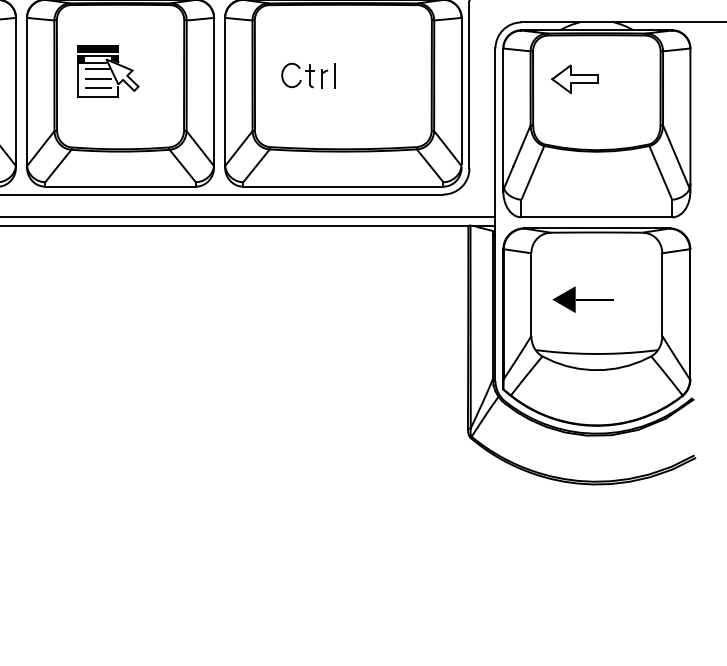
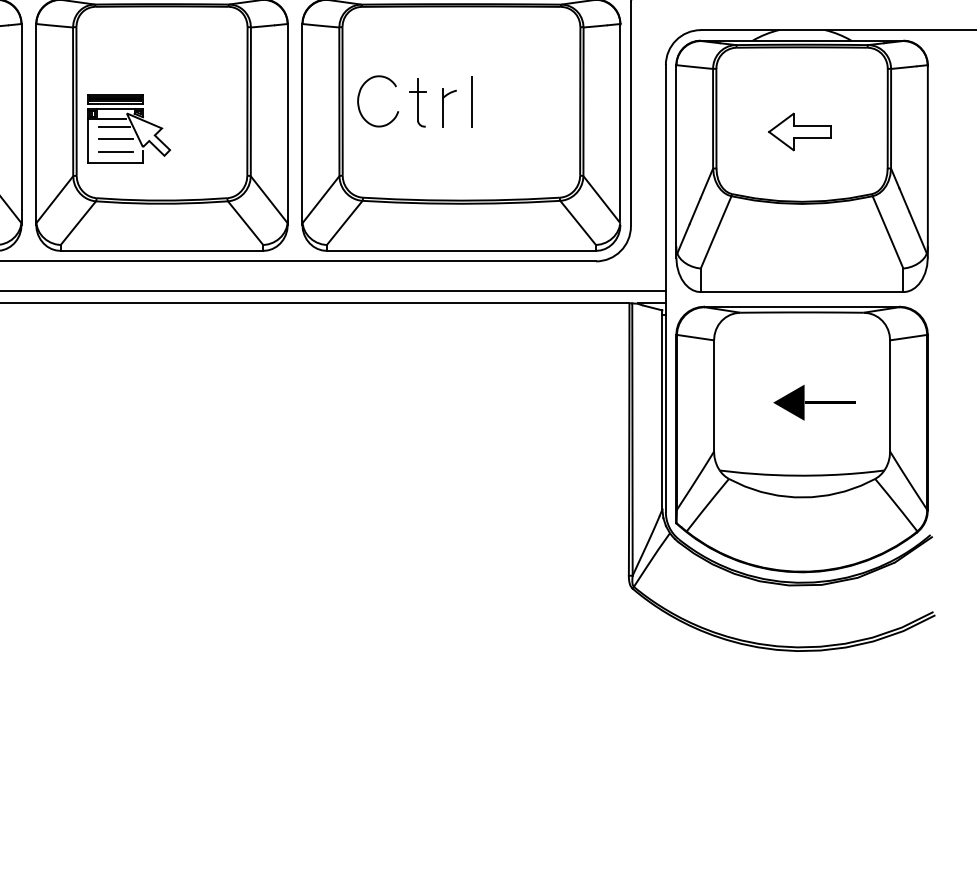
part: (108, 71) -> (129, 129), moved
part: (308, 75) -> (414, 101), size x1.6
part: (574, 78) -> (798, 131), moved
part: (582, 299) -> (813, 402), moved

